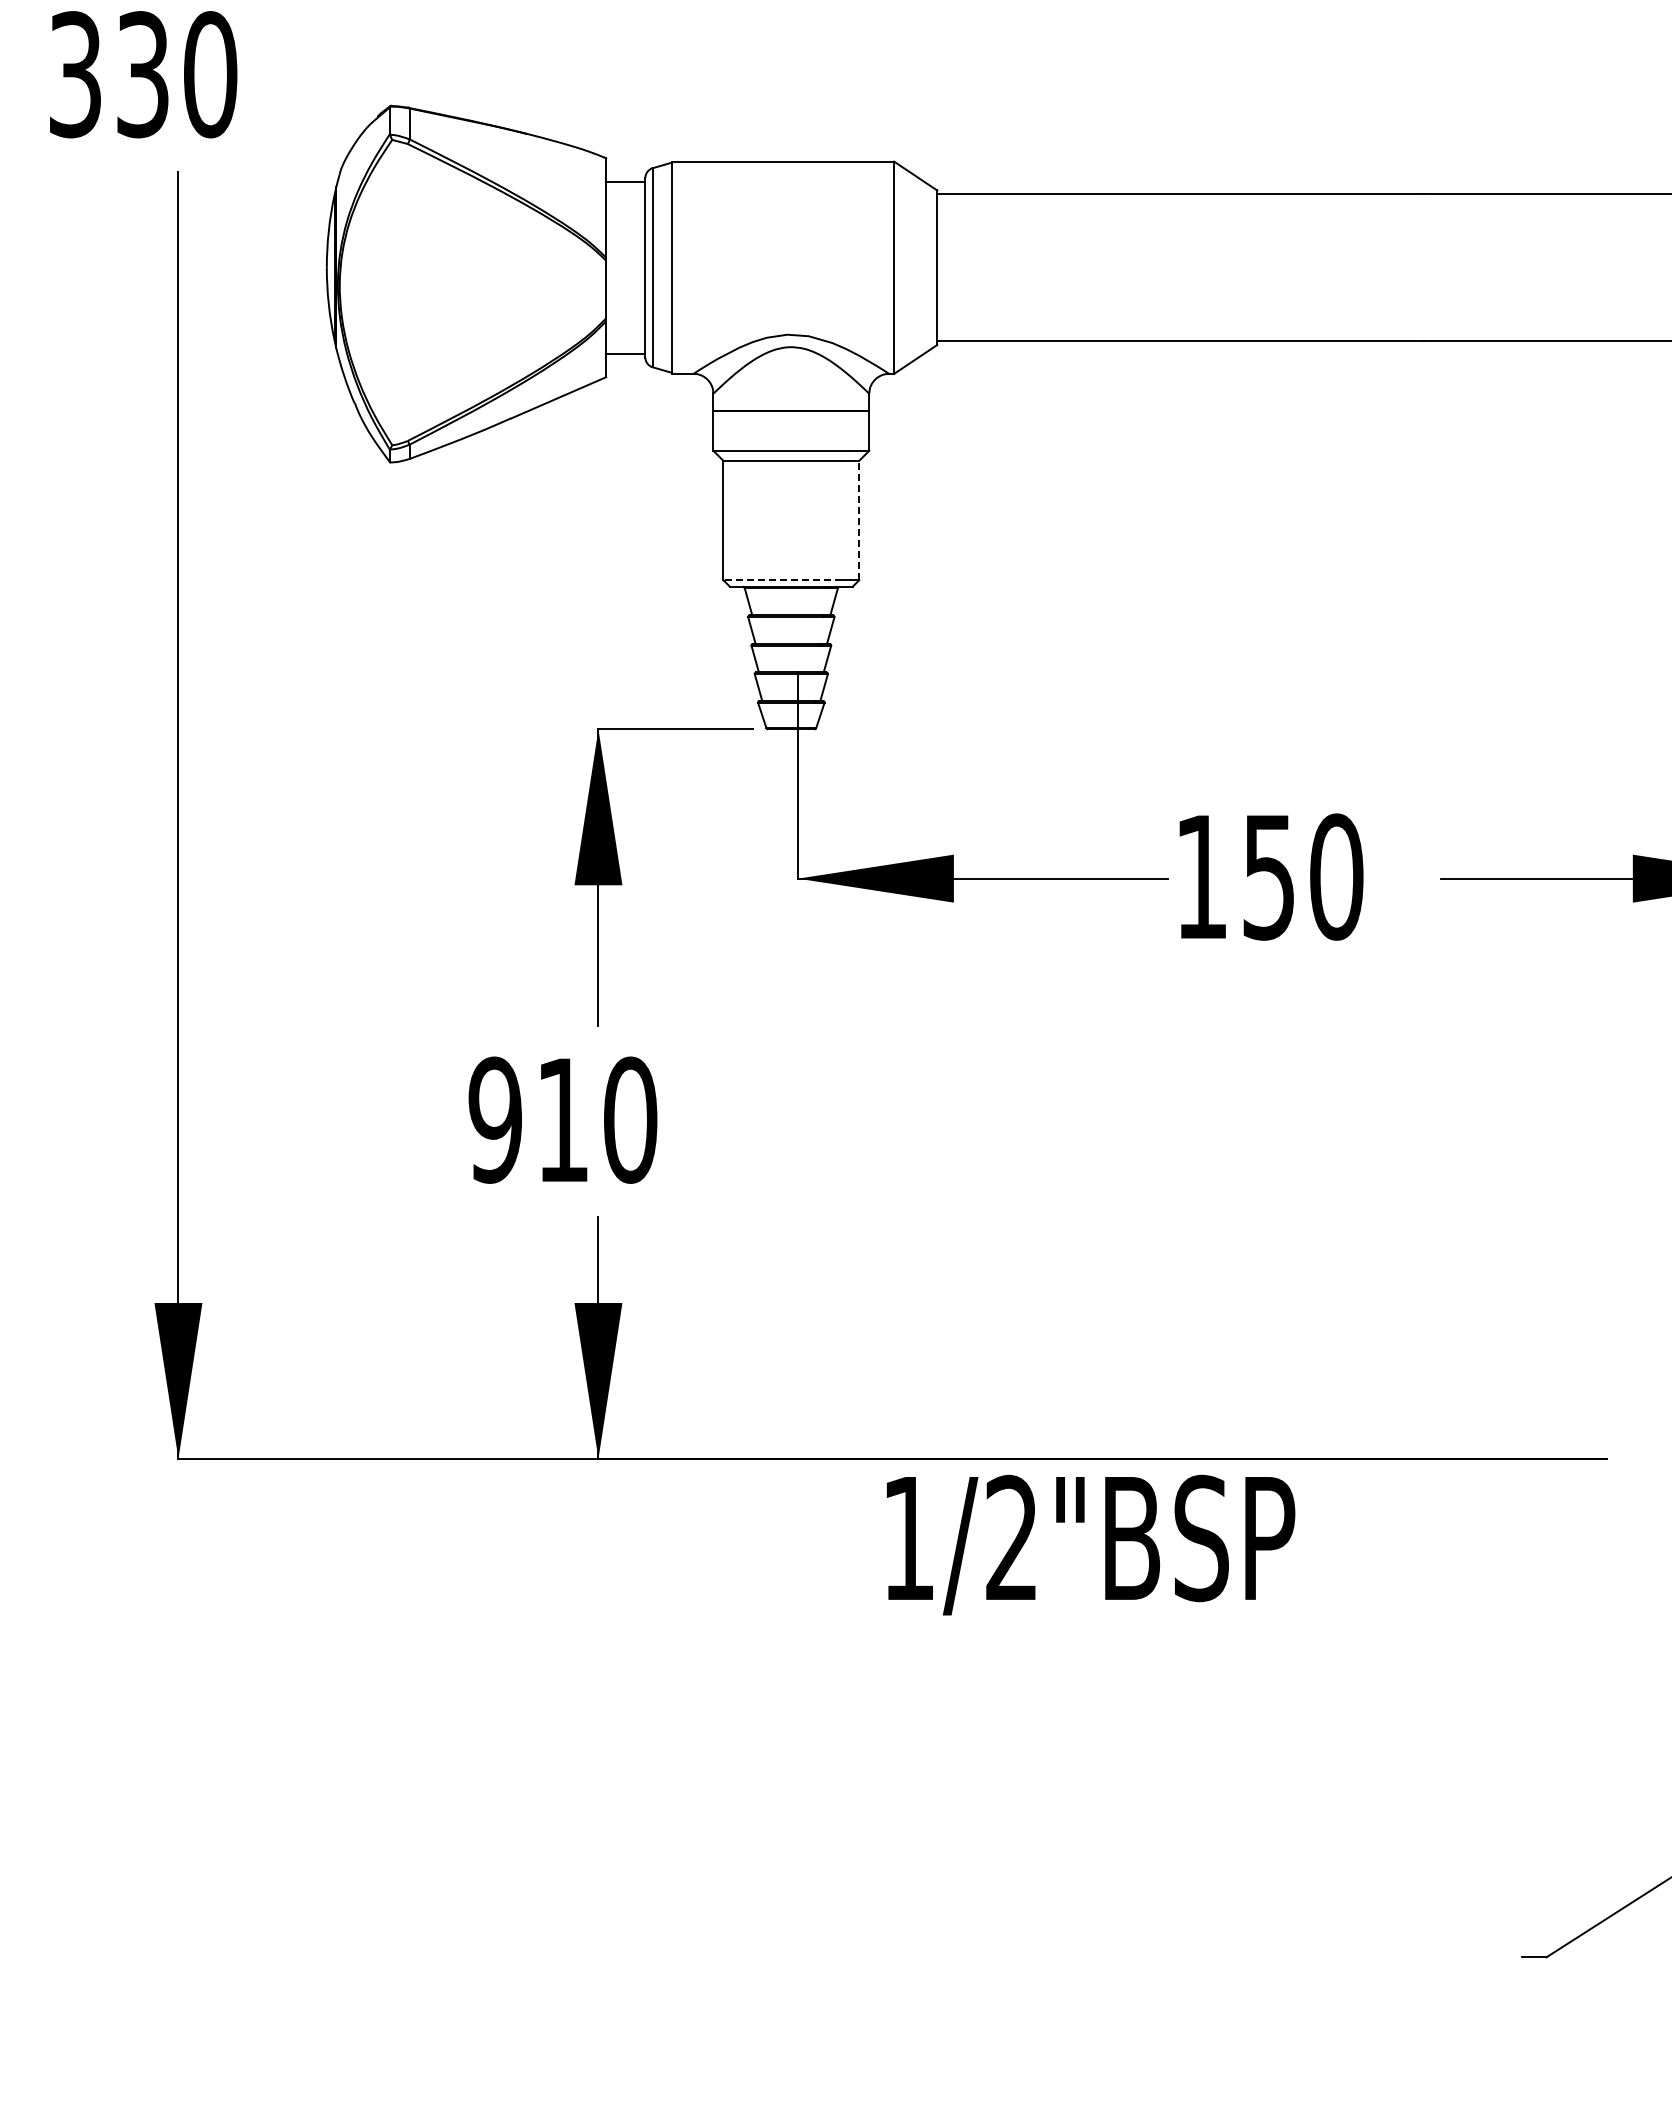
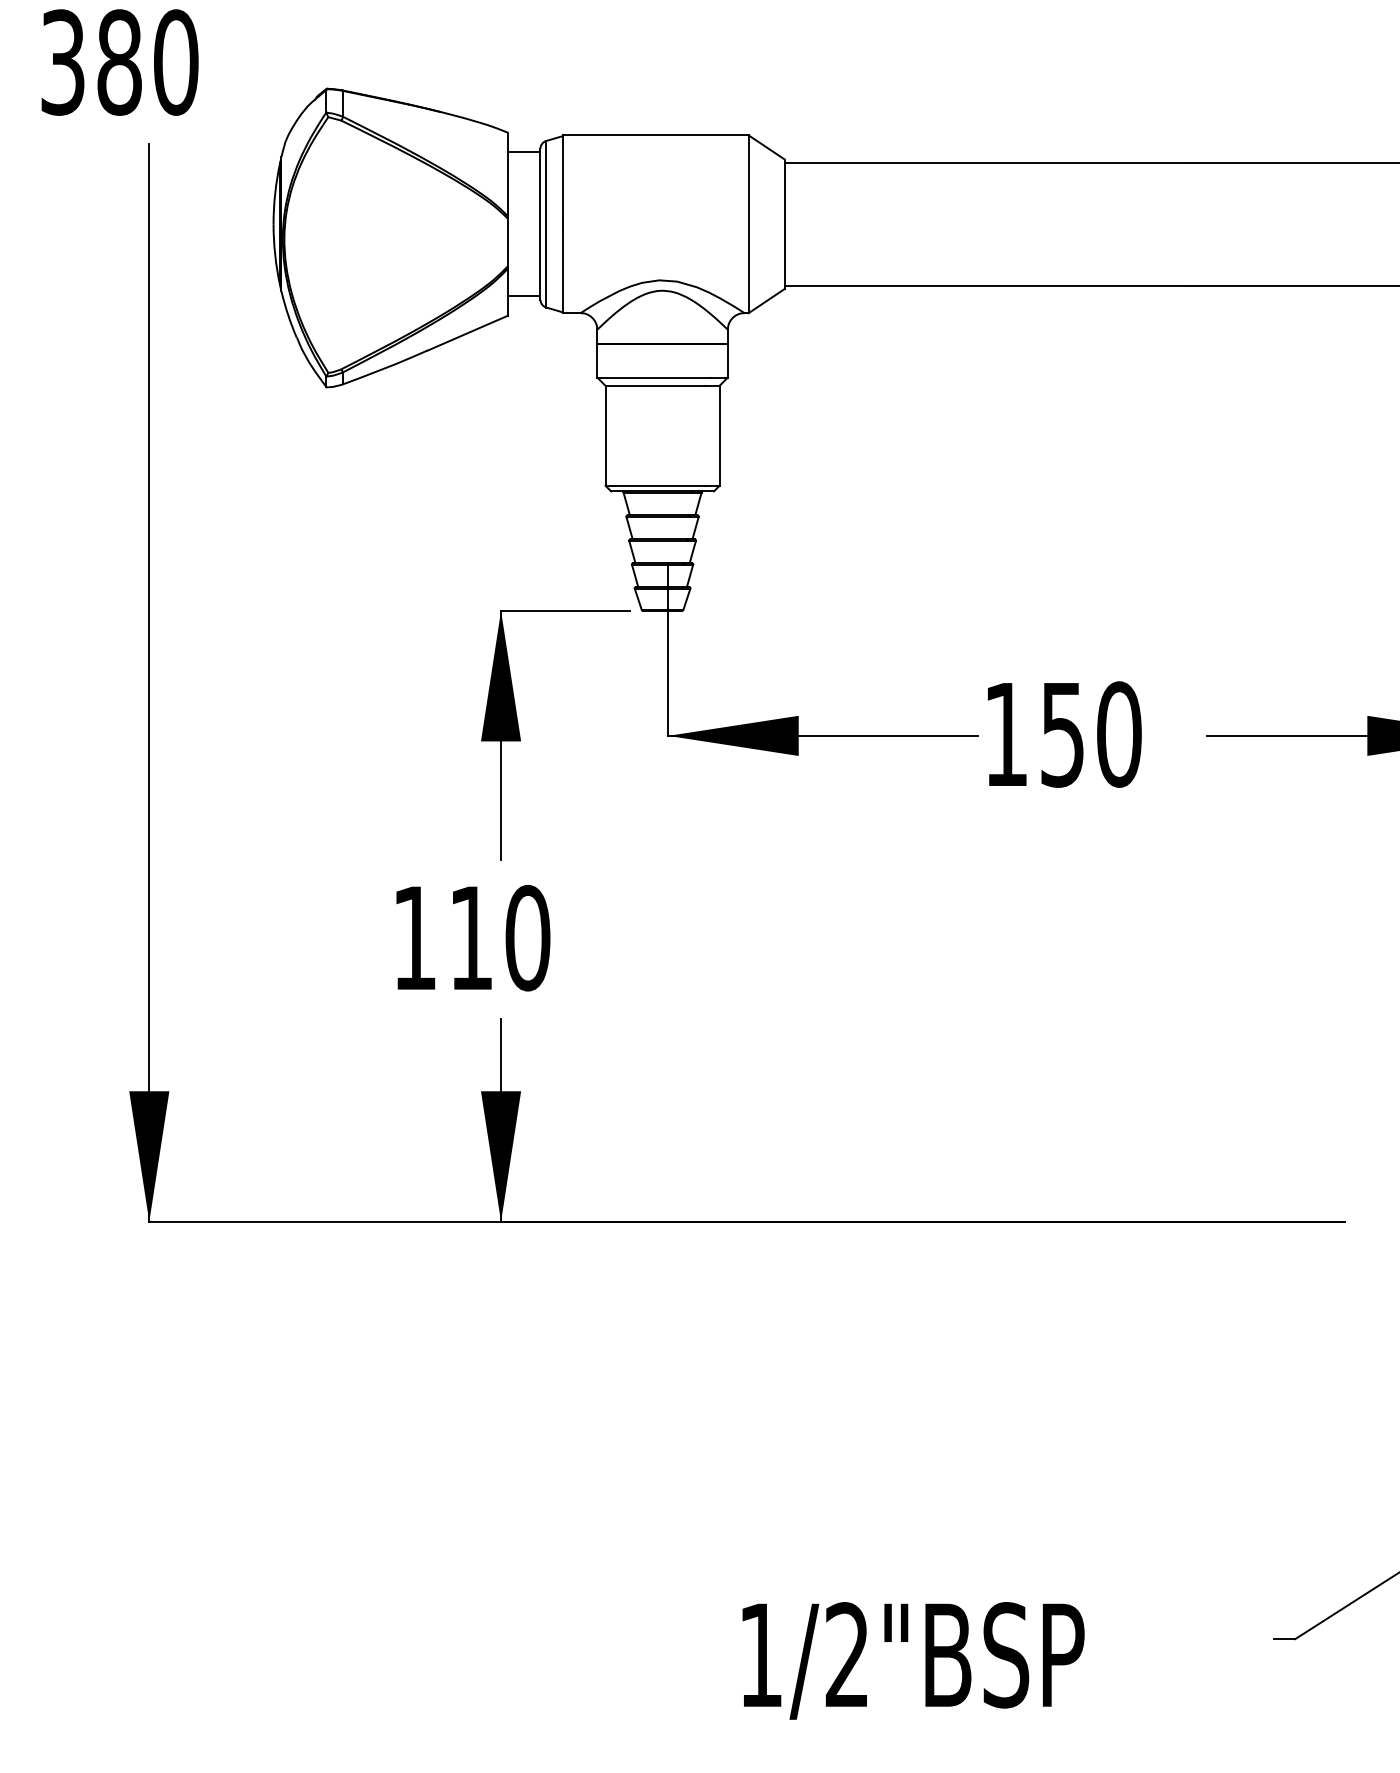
text: (142, 74) -> (119, 62), 330 -> 380
line: (859, 520) -> (719, 435), dashed -> solid
line: (782, 580) -> (655, 486), dashed -> solid
text: (494, 1119) -> (413, 937), 910 -> 110
text: (1091, 1544) -> (913, 1660), moved

